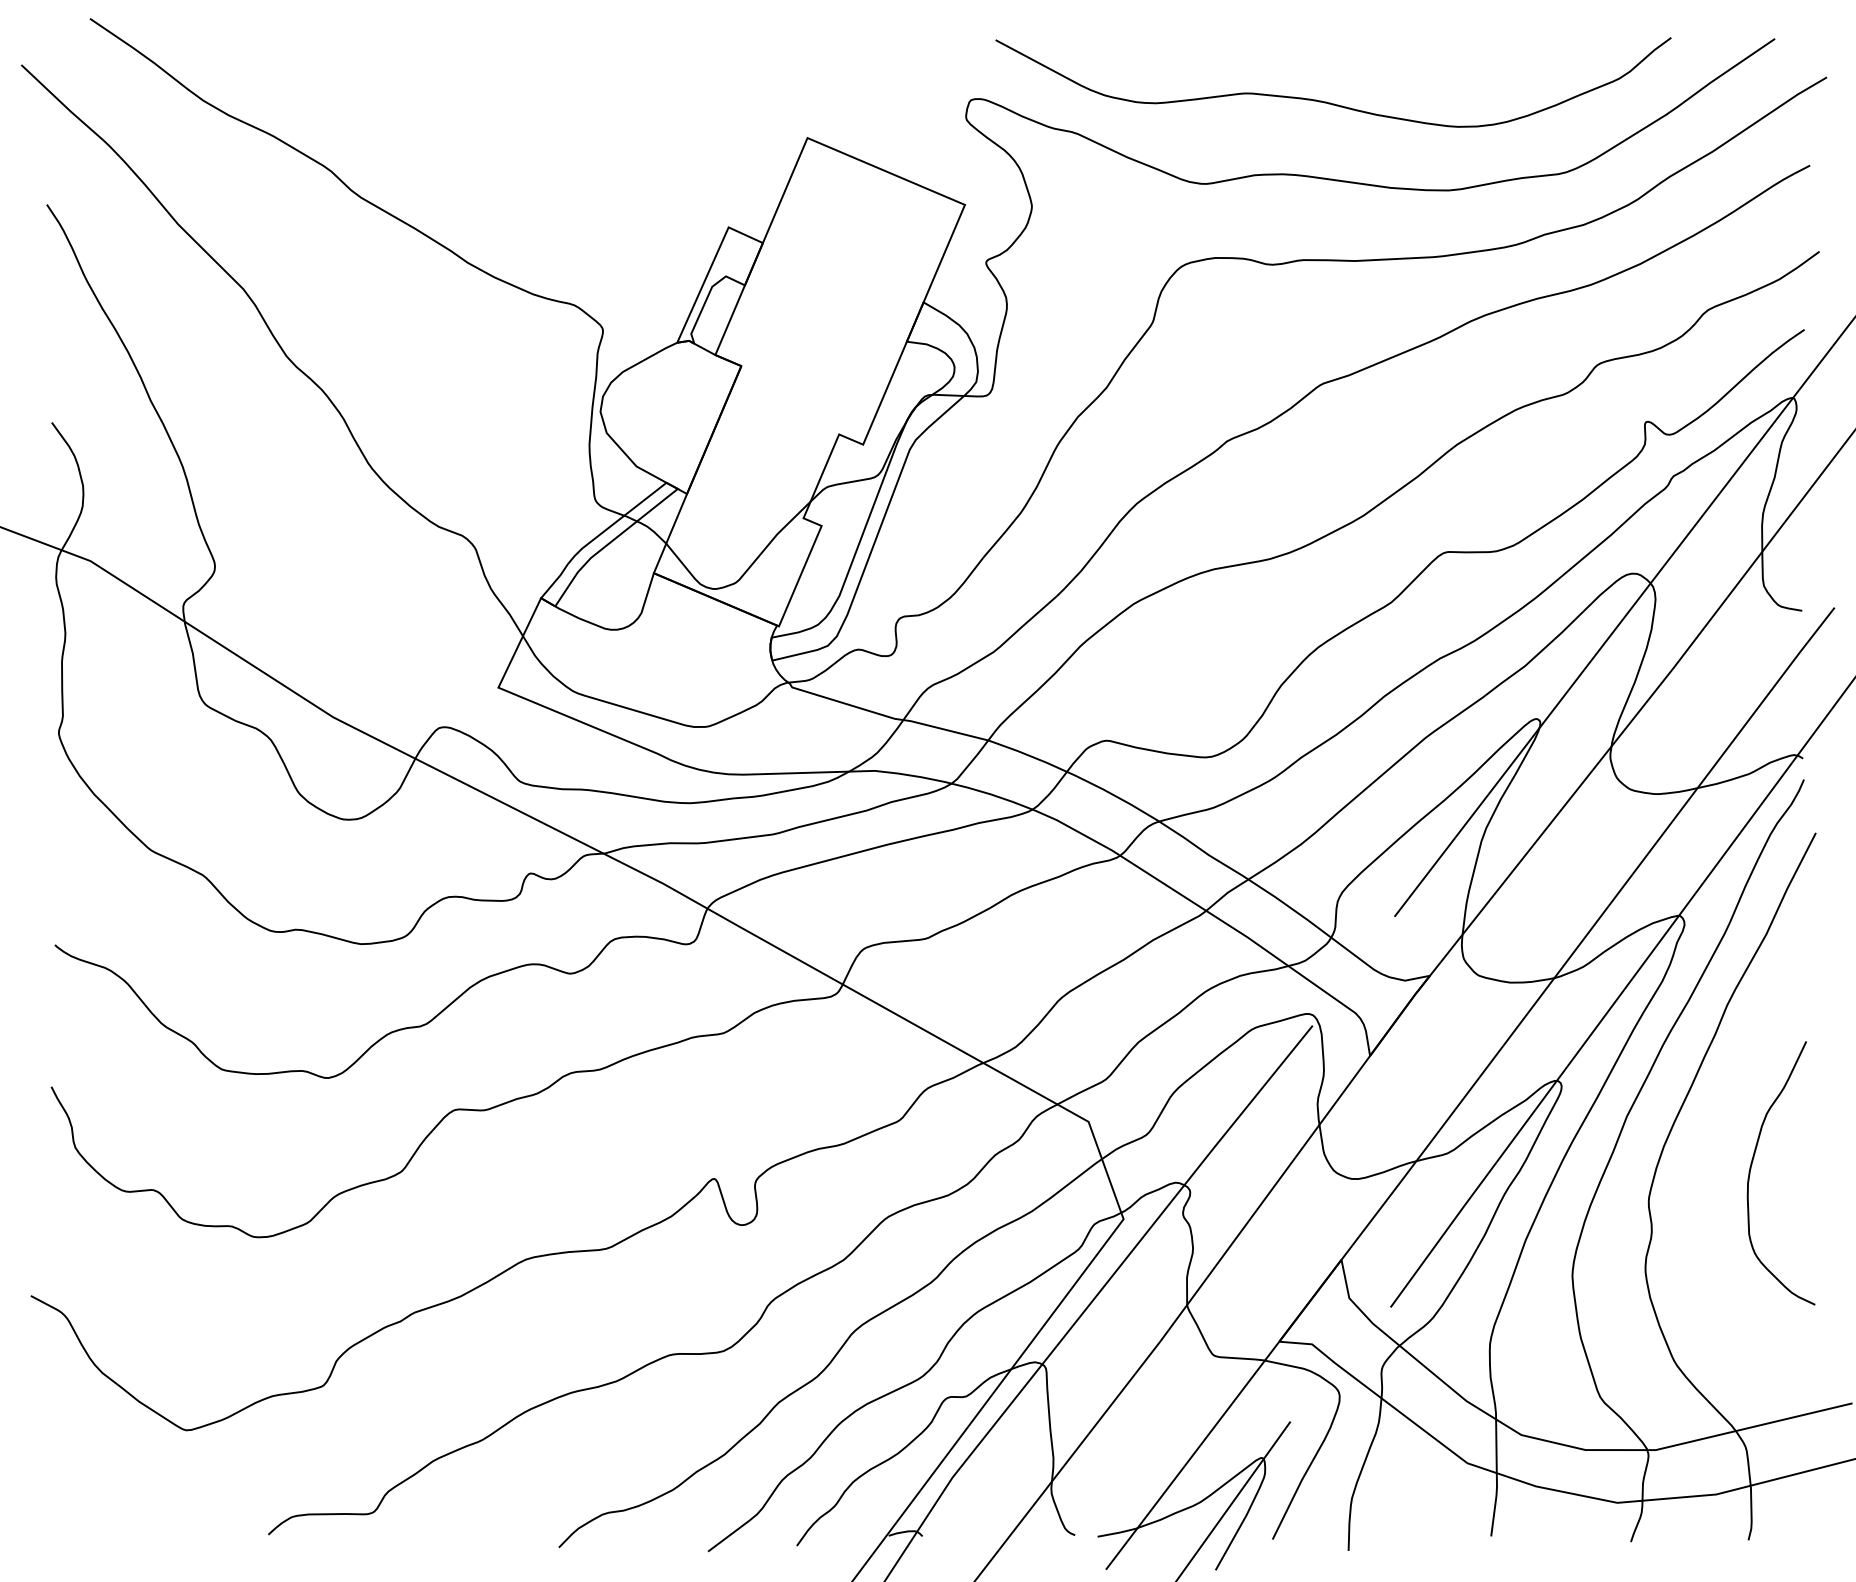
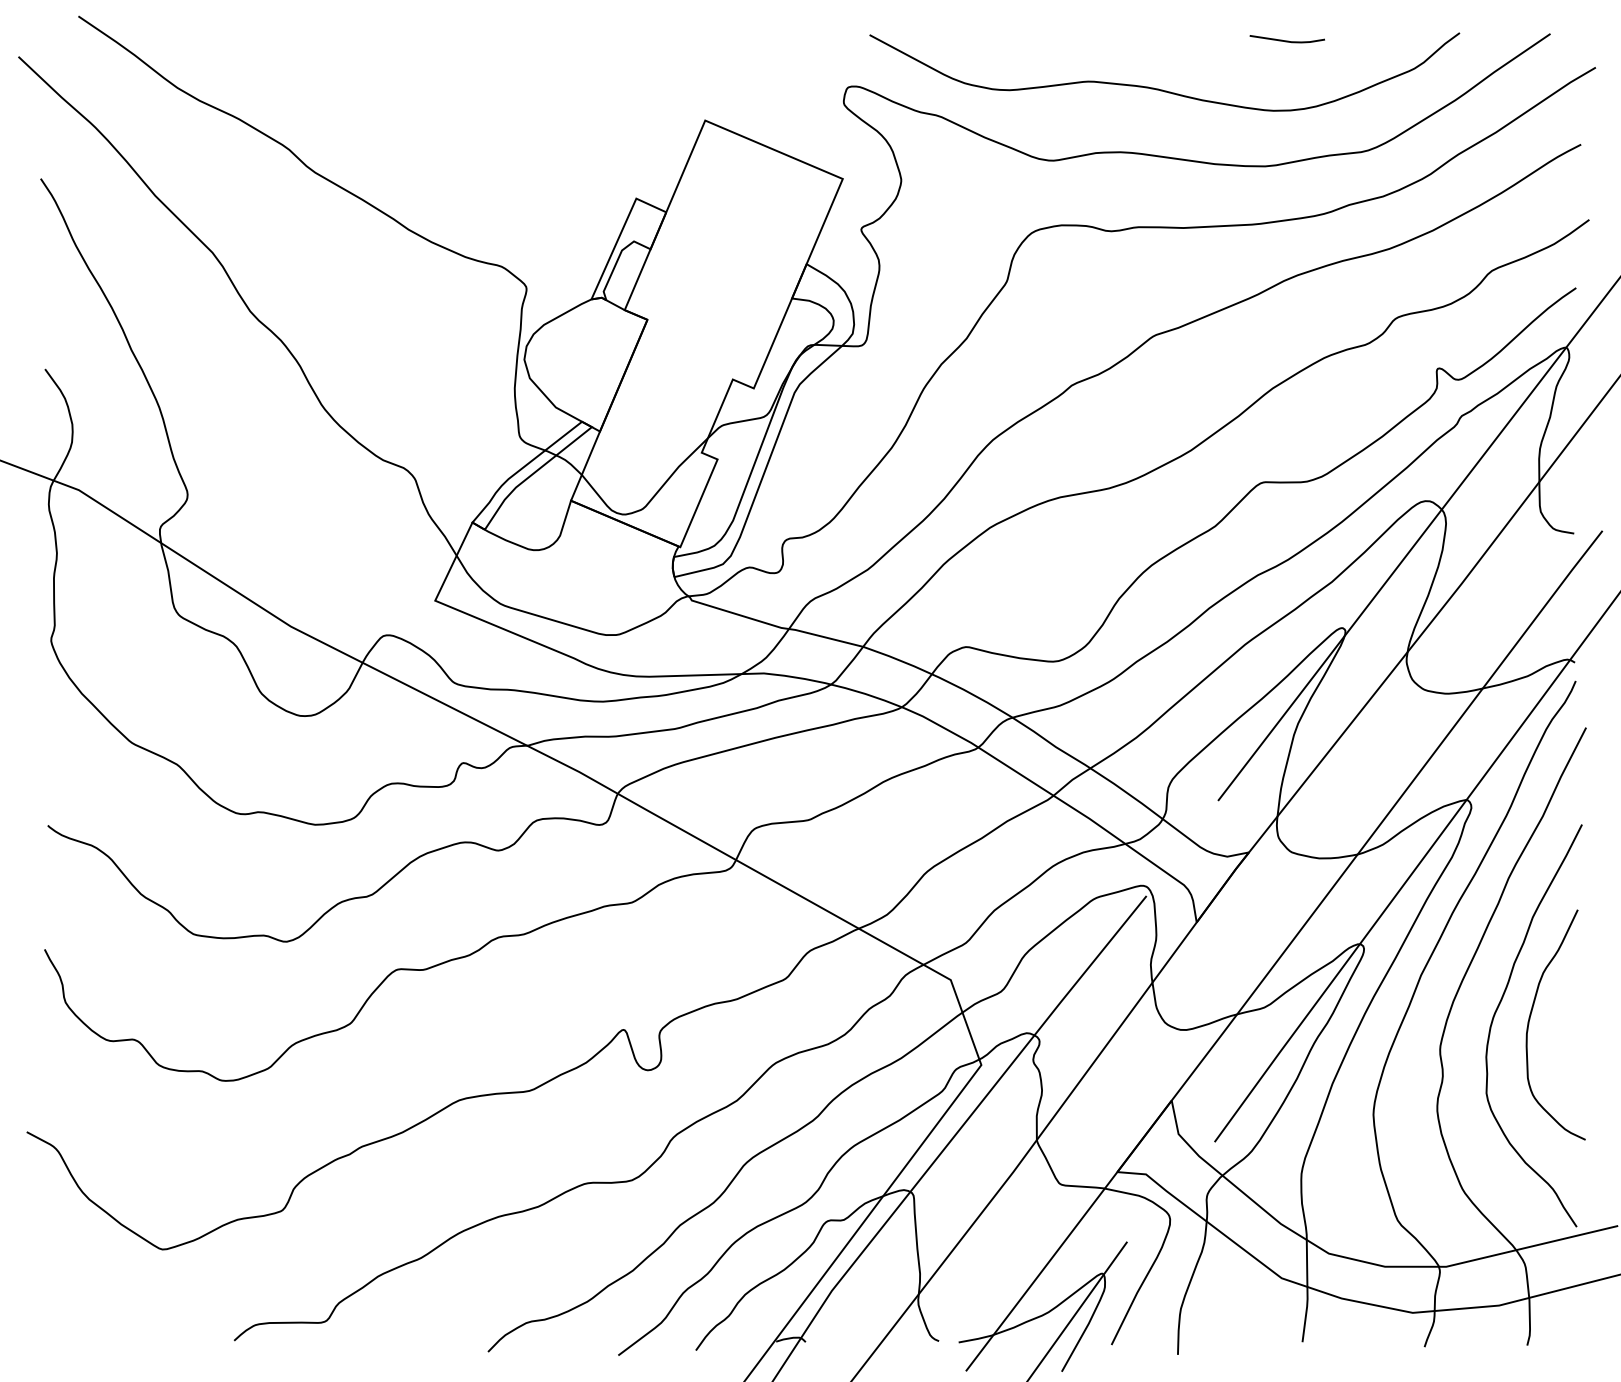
line: (1473, 46) -> (1287, 40), added
curve: (1715, 1154) -> (1498, 1008), added

